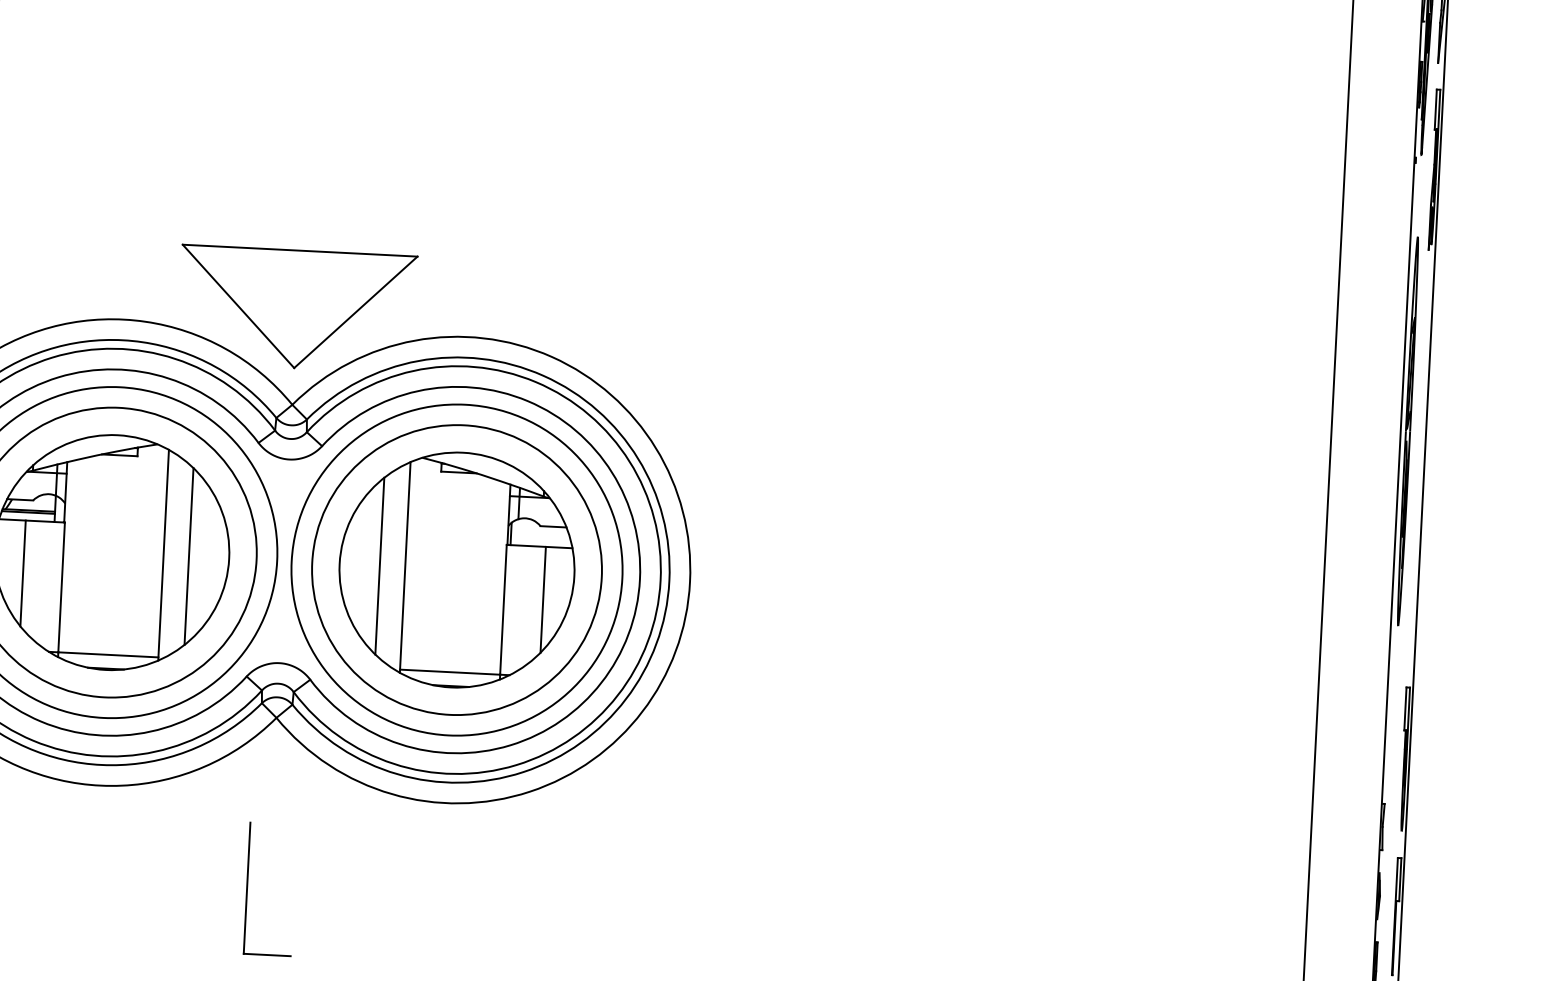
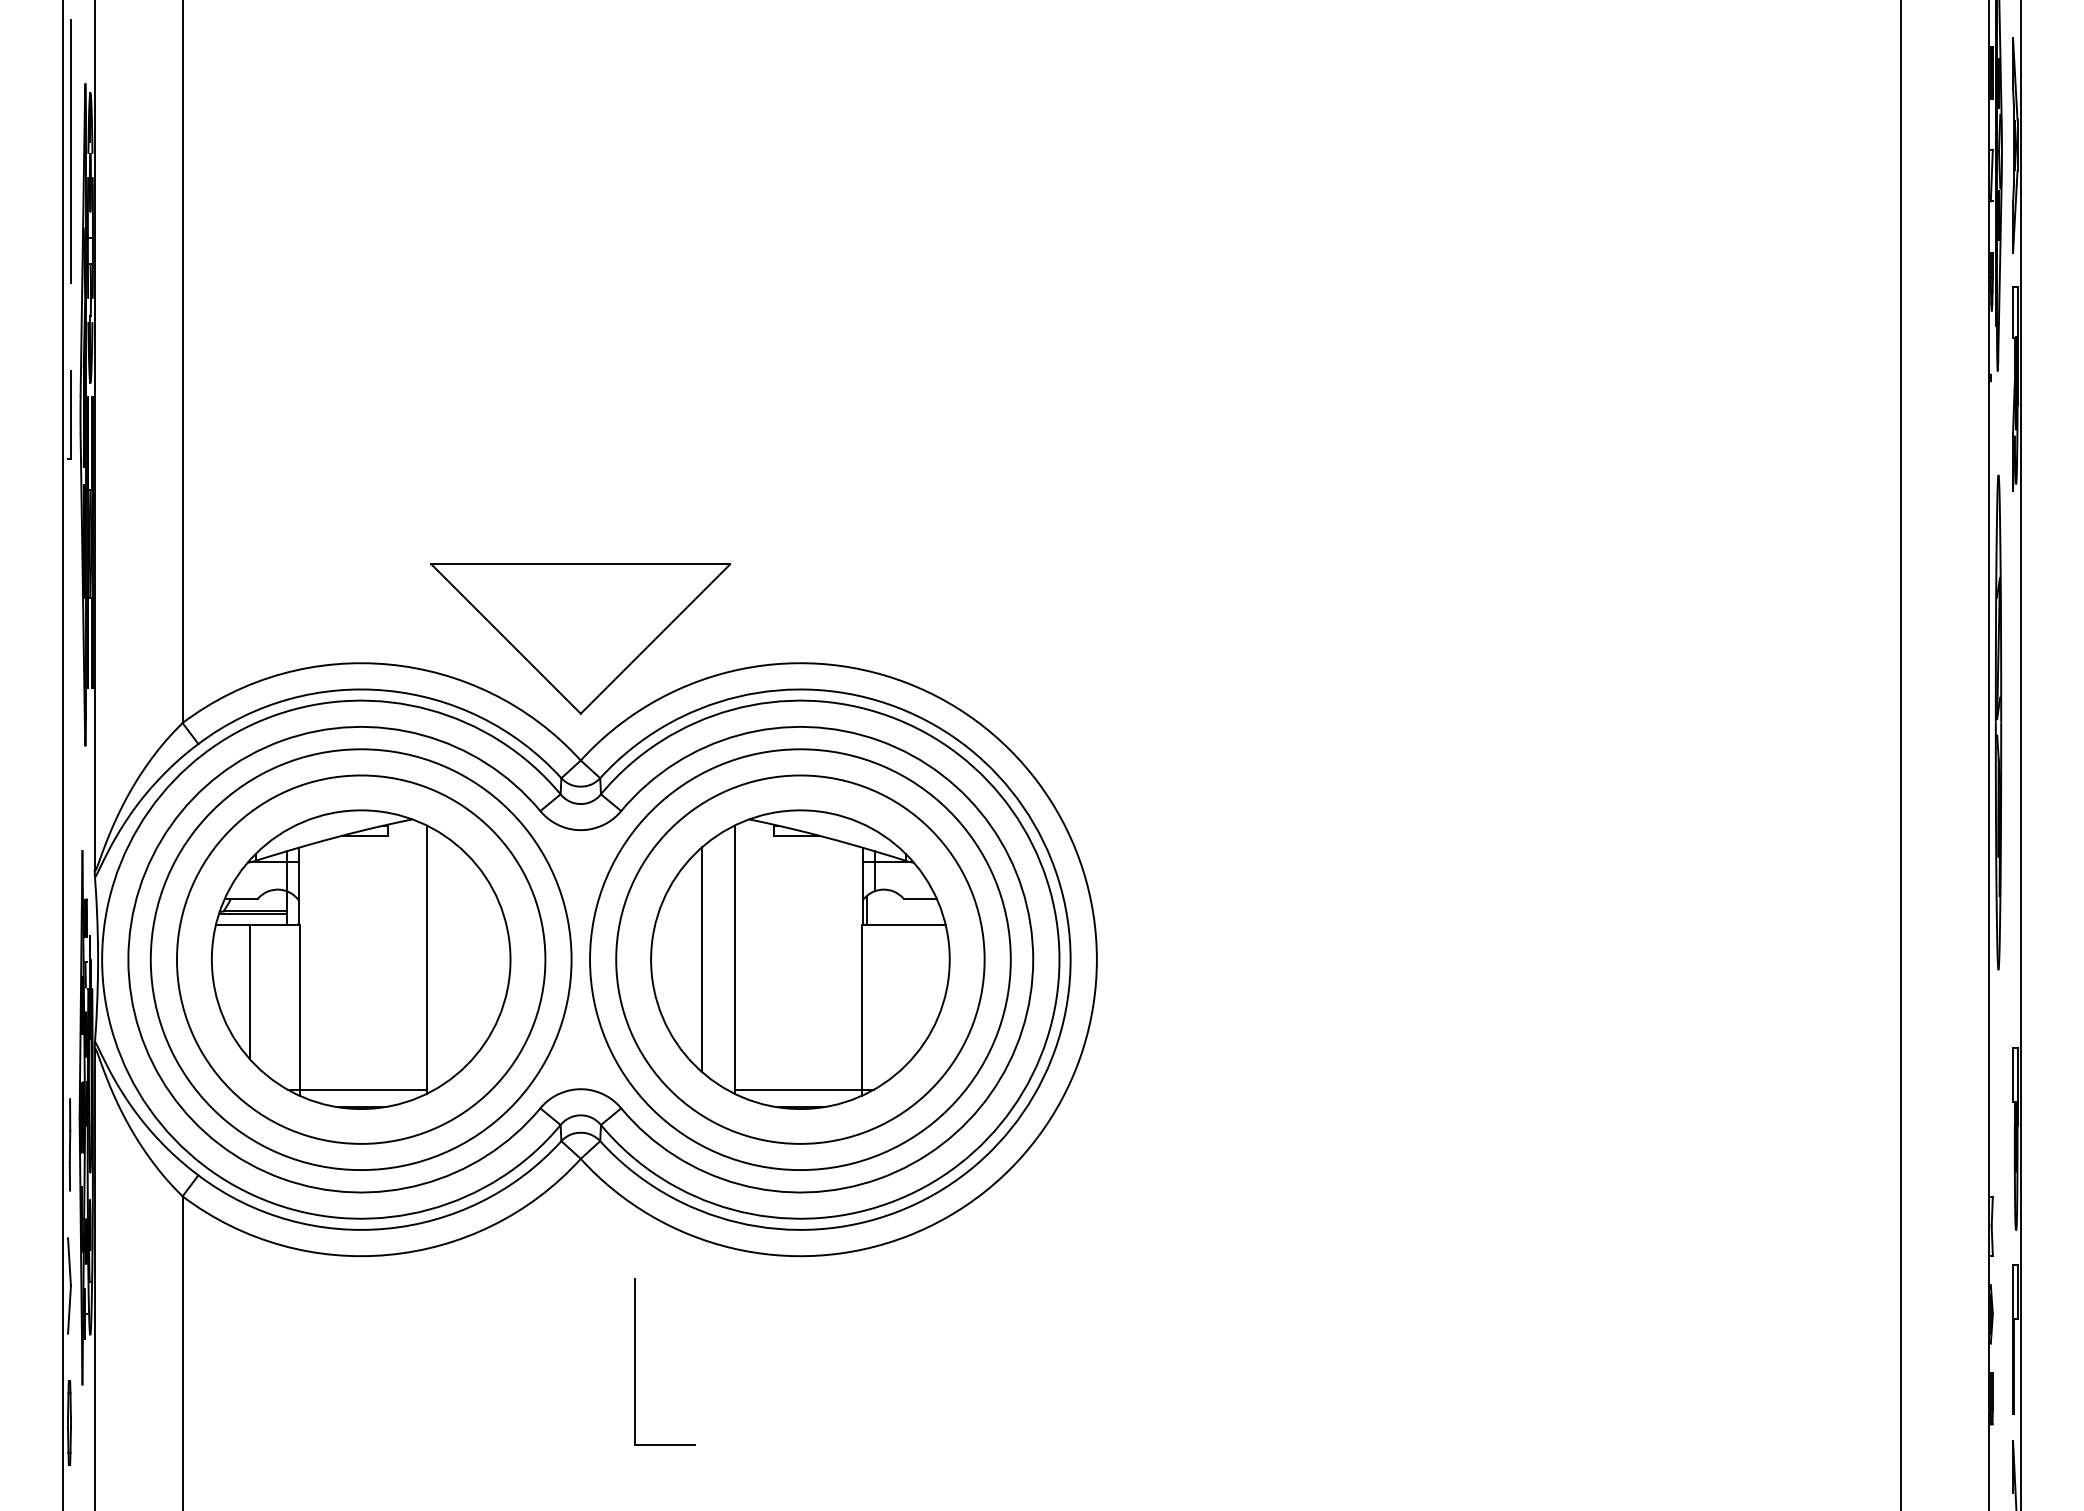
line: (189, 556) -> (459, 959), removed
line: (543, 599) -> (911, 991), removed
part: (247, 887) -> (635, 1361), moved

